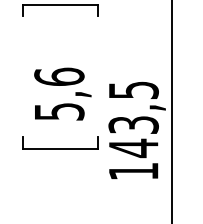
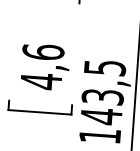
text: (59, 111) -> (41, 81), 5,6 -> 4,6

